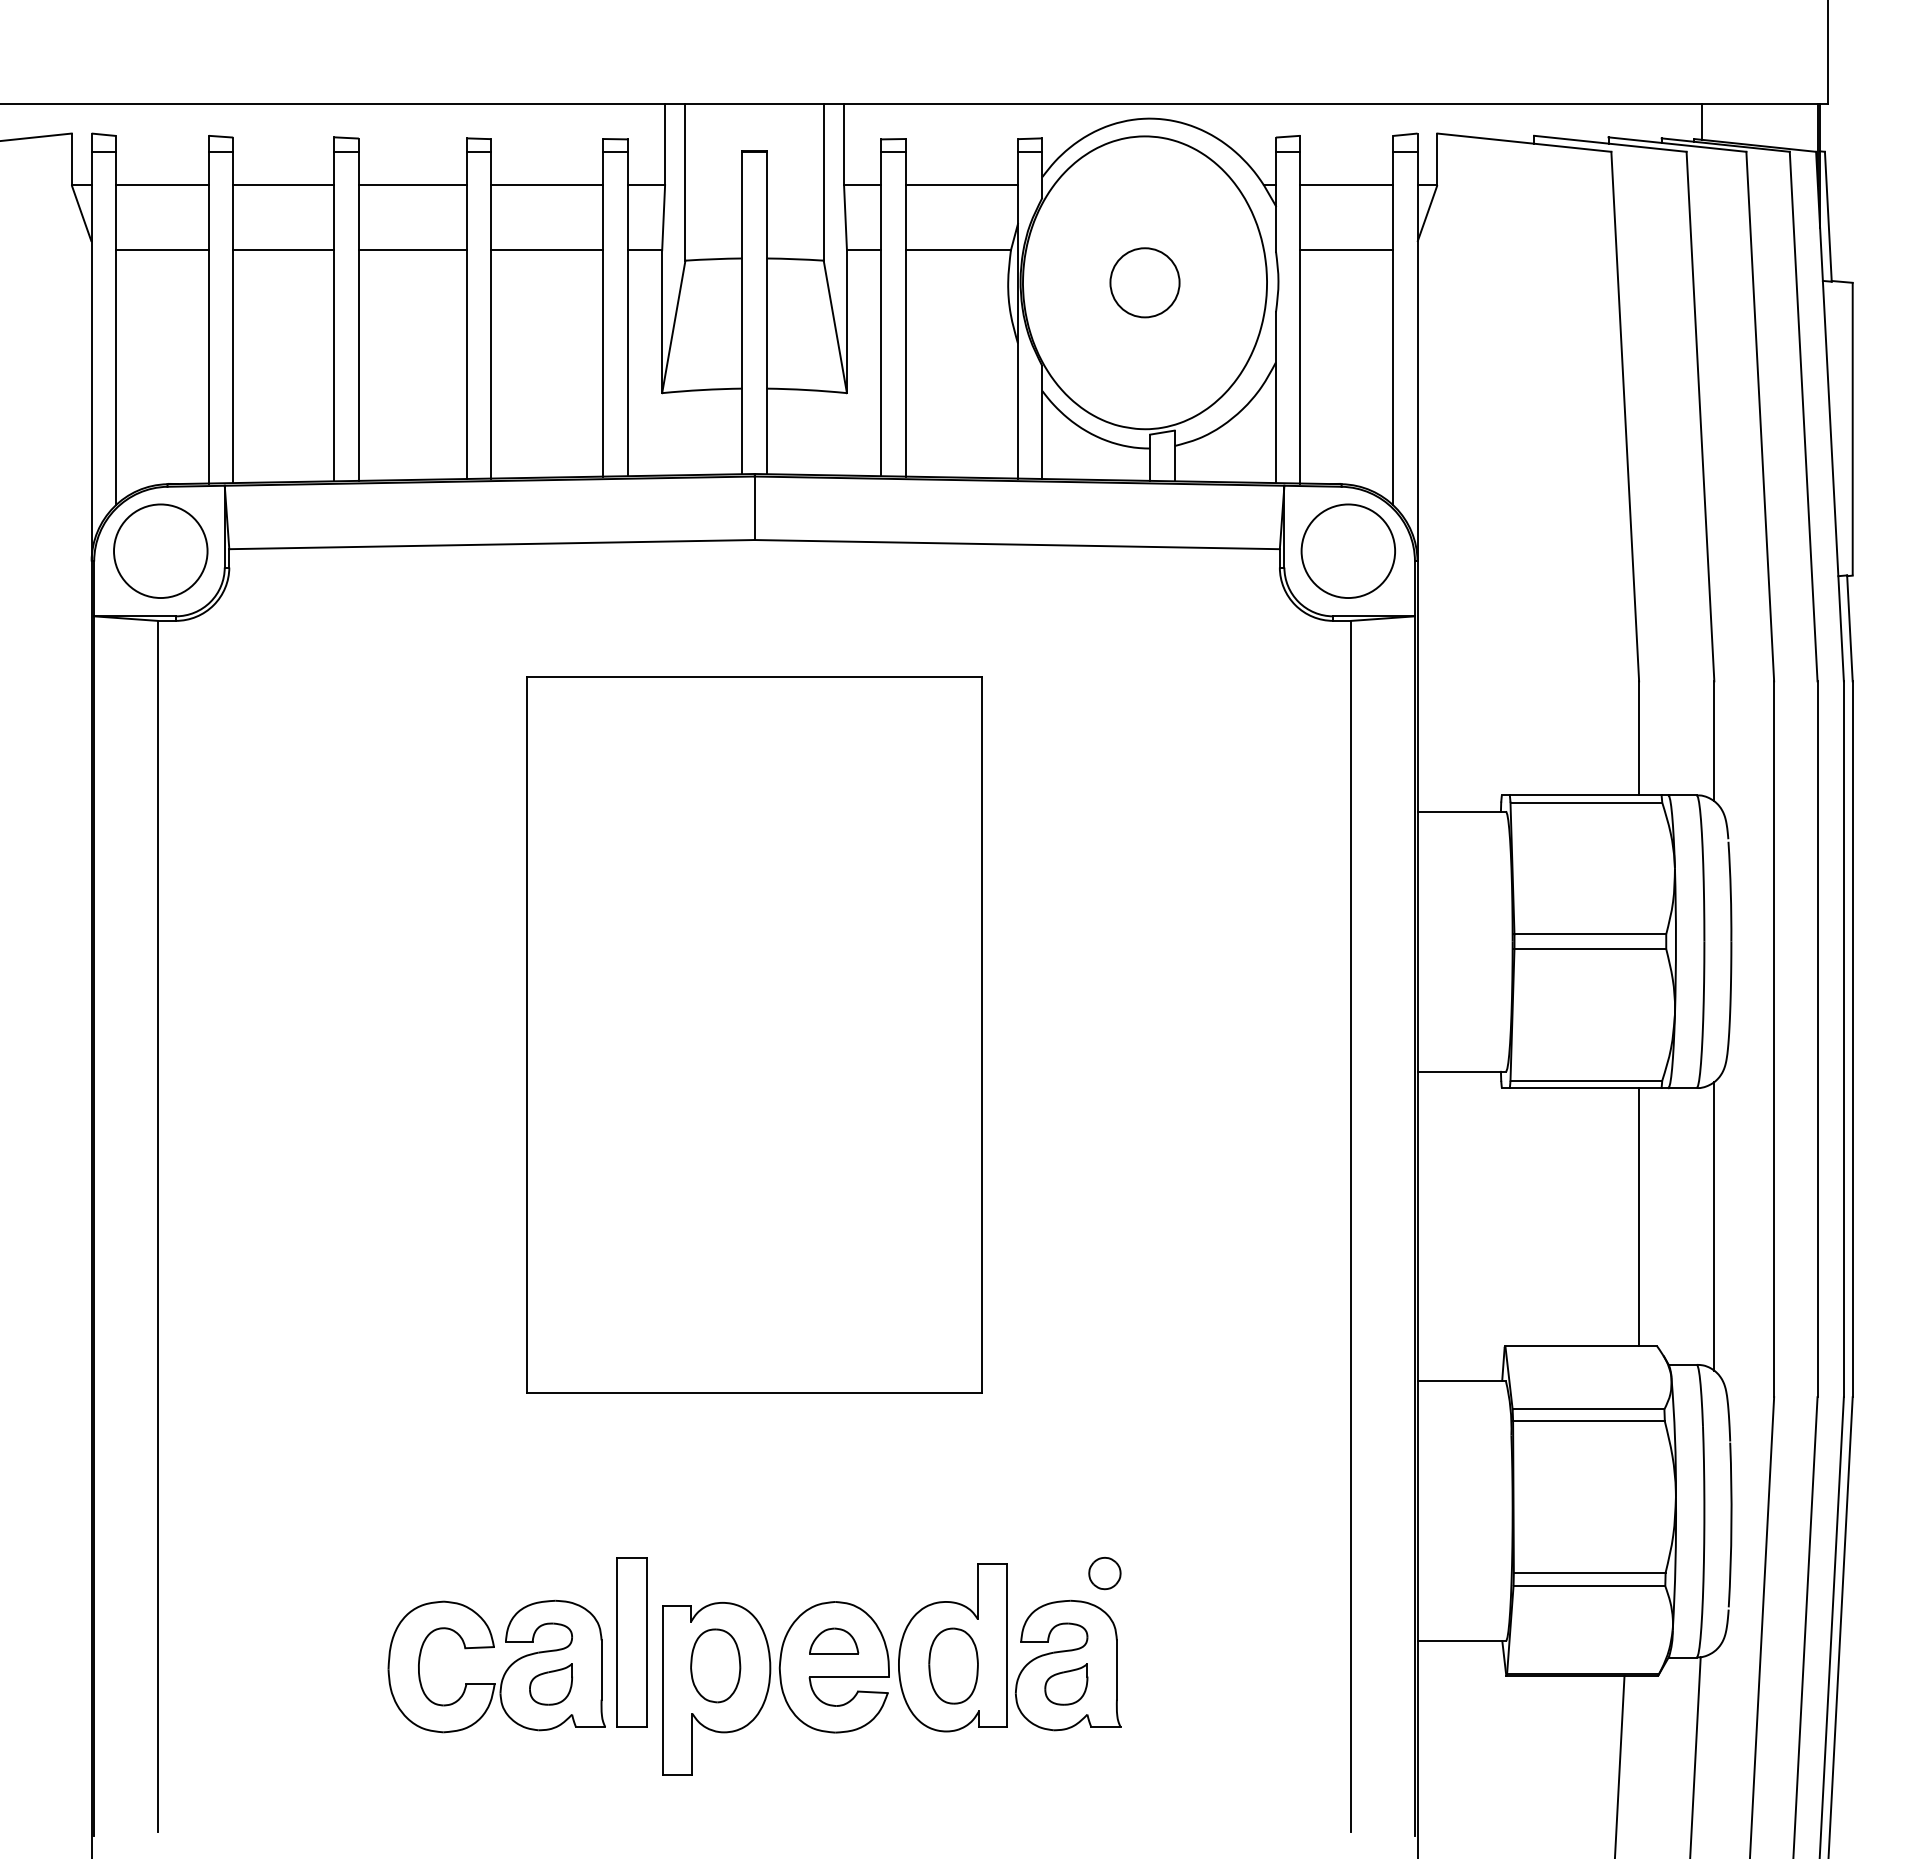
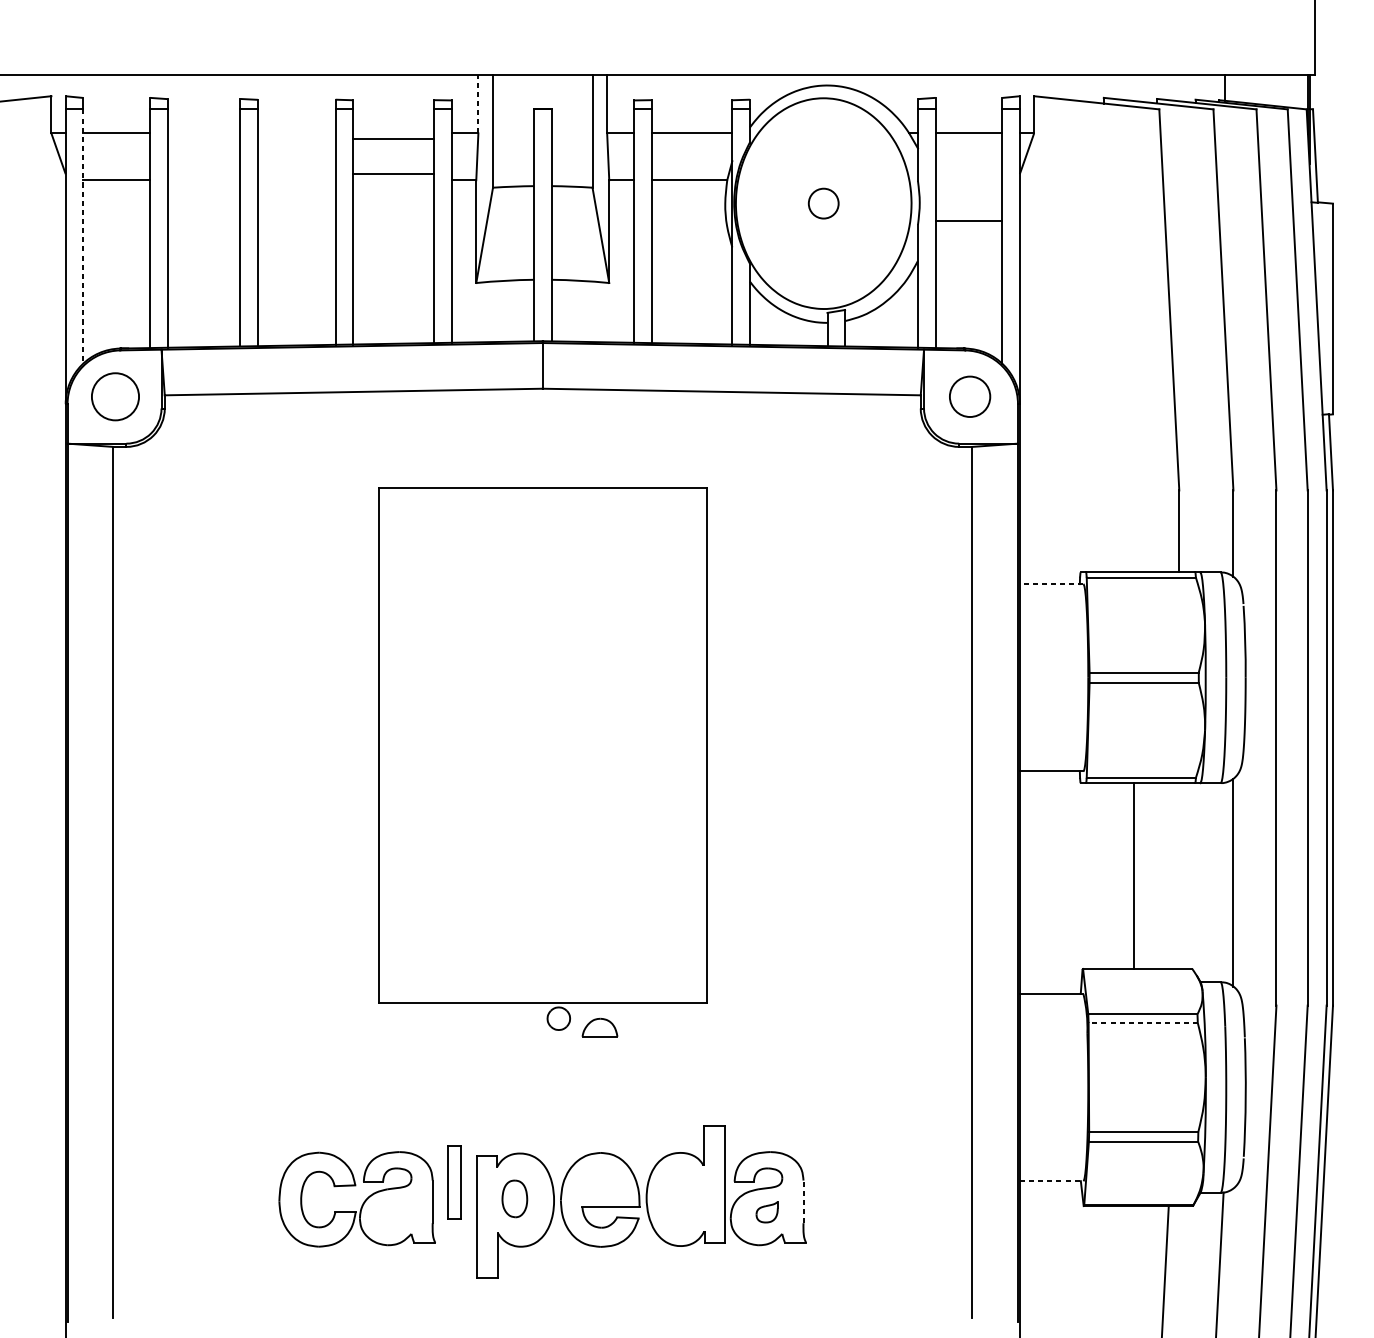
line: (665, 144) -> (478, 104), solid -> dashed
line: (283, 185) -> (203, 133), removed
line: (412, 185) -> (296, 133), removed
line: (547, 185) -> (393, 173), moved
line: (283, 250) -> (203, 180), removed
line: (412, 250) -> (296, 180), removed
line: (547, 250) -> (393, 139), moved
line: (1346, 250) -> (968, 221), moved
circle: (1144, 282) -> (823, 203), size x0.6
line: (116, 328) -> (83, 236), solid -> dashed
circle: (160, 551) -> (115, 396), size x0.7
circle: (1348, 551) -> (970, 396), size x0.6
line: (1461, 811) -> (1051, 584), solid -> dashed
line: (1639, 1217) -> (1134, 876), moved
line: (1588, 1421) -> (1142, 1023), solid -> dashed
part: (1104, 1573) -> (558, 1018), moved
part: (834, 1640) -> (600, 1027), moved
line: (1462, 1641) -> (1052, 1181), solid -> dashed
part: (631, 1642) -> (454, 1182), size x0.6
part: (715, 1665) -> (514, 1198), size x0.7
part: (953, 1665) -> (685, 1198), removed
line: (1116, 1670) -> (803, 1202), solid -> dashed
part: (550, 1684) -> (395, 1212), removed
part: (1066, 1684) -> (767, 1212), size x0.7

